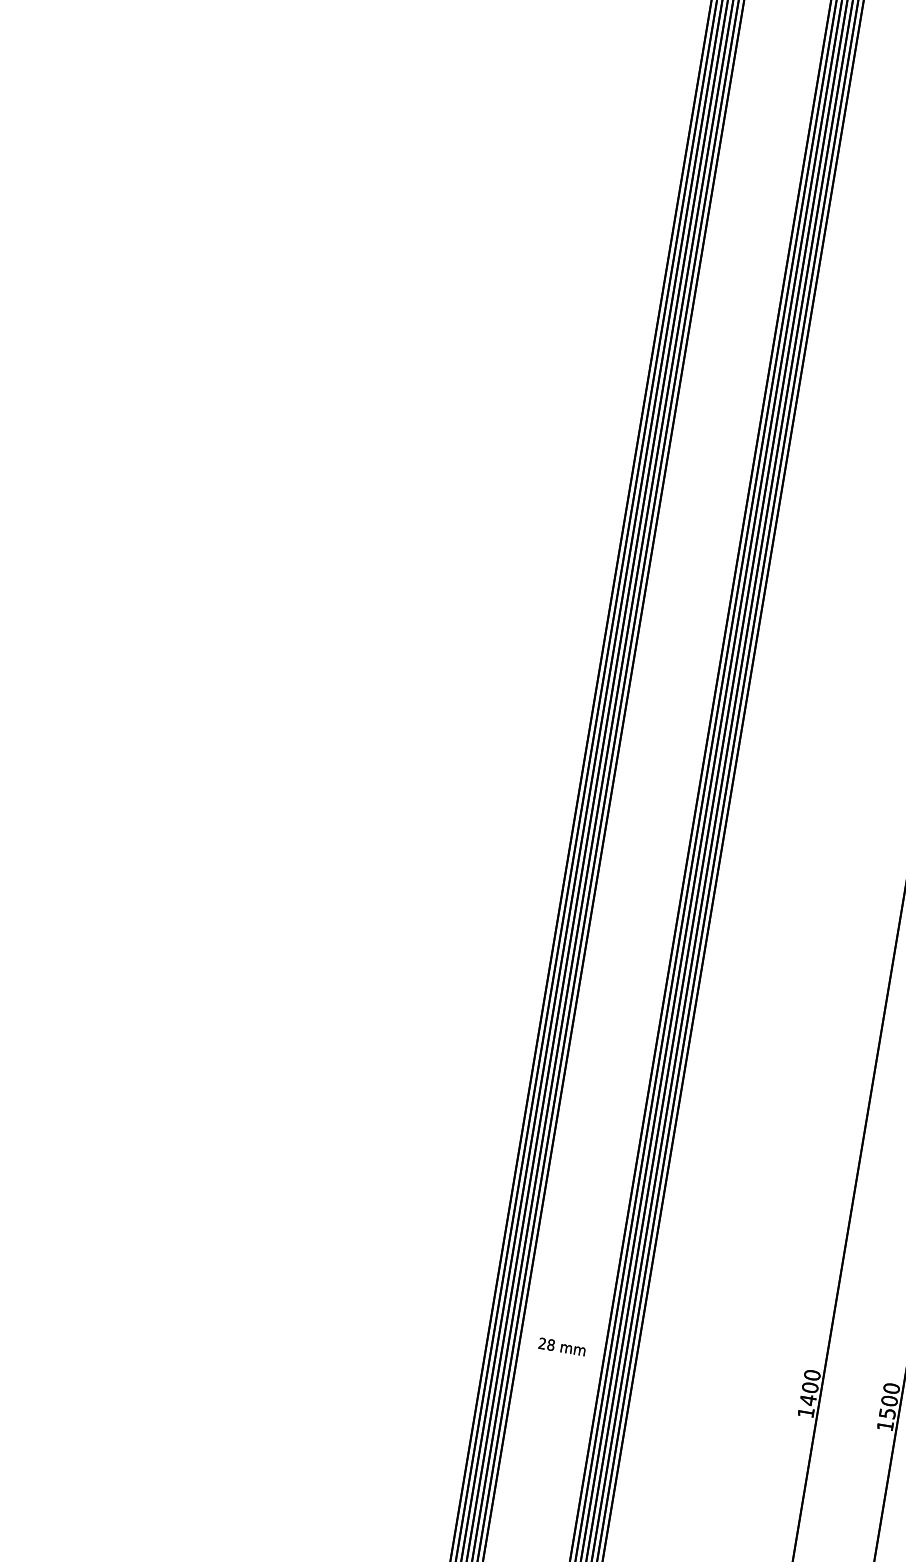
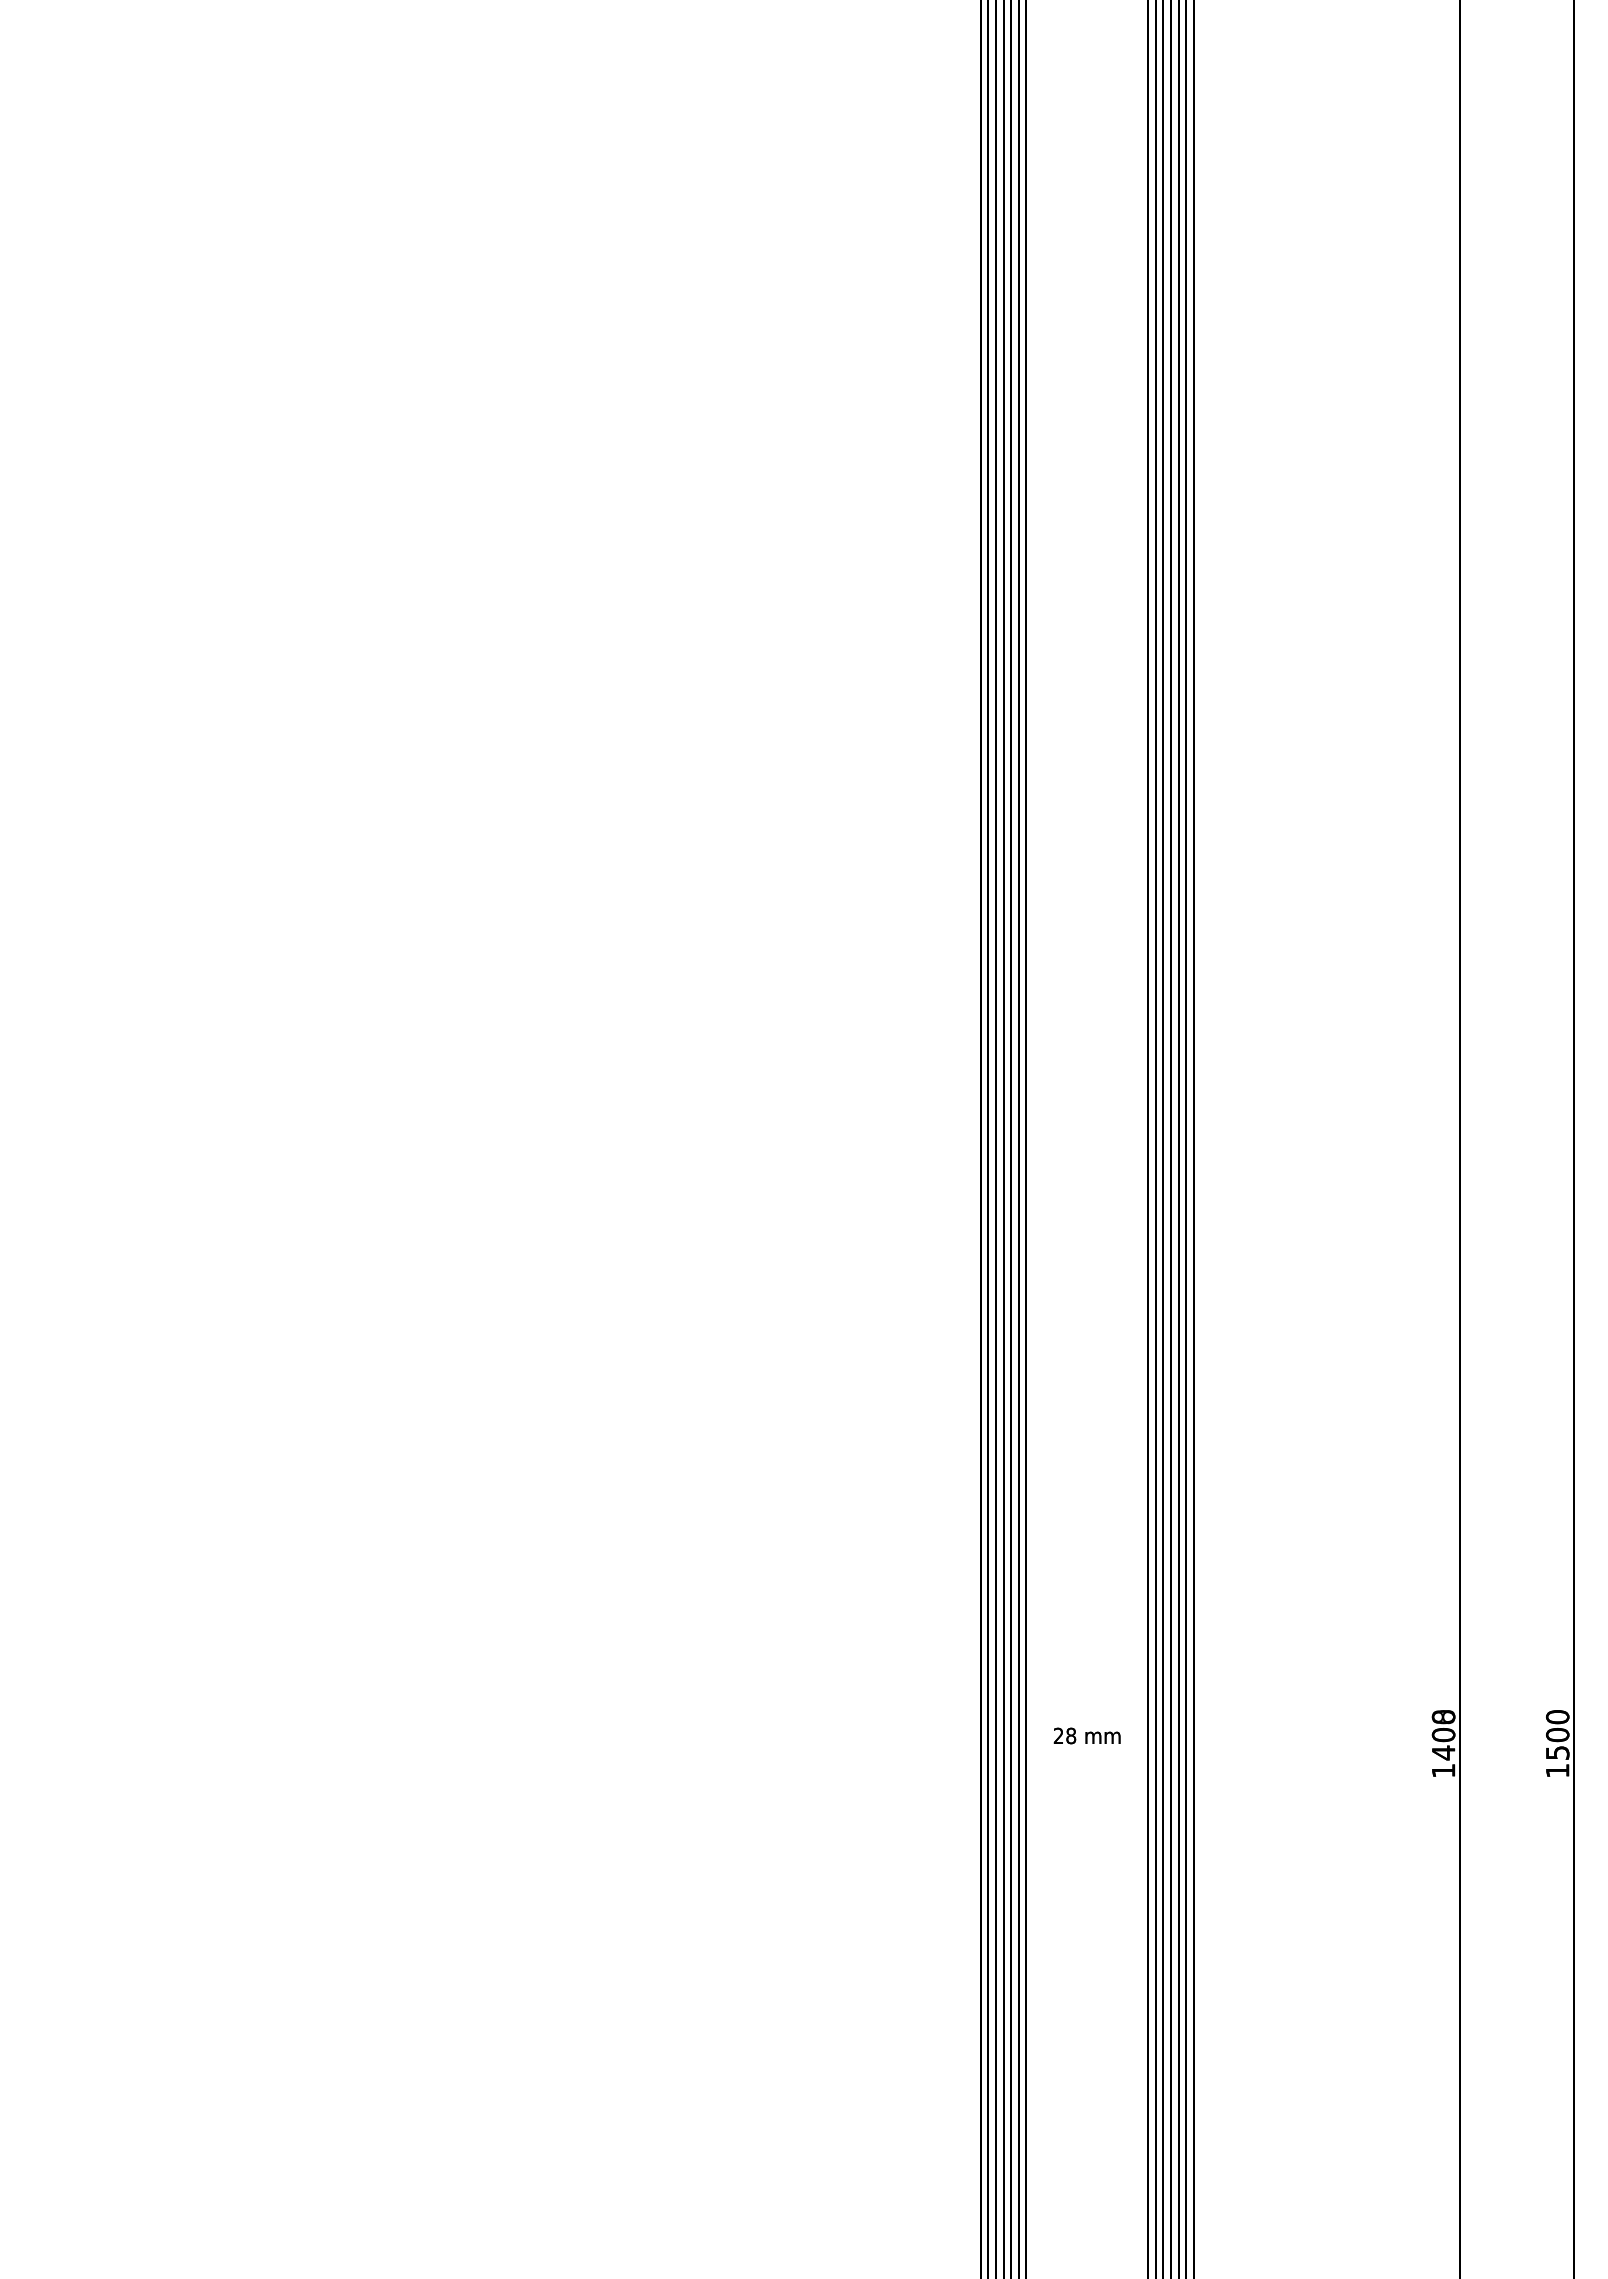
text: (812, 1375) -> (1443, 1717), 1400 -> 1408

